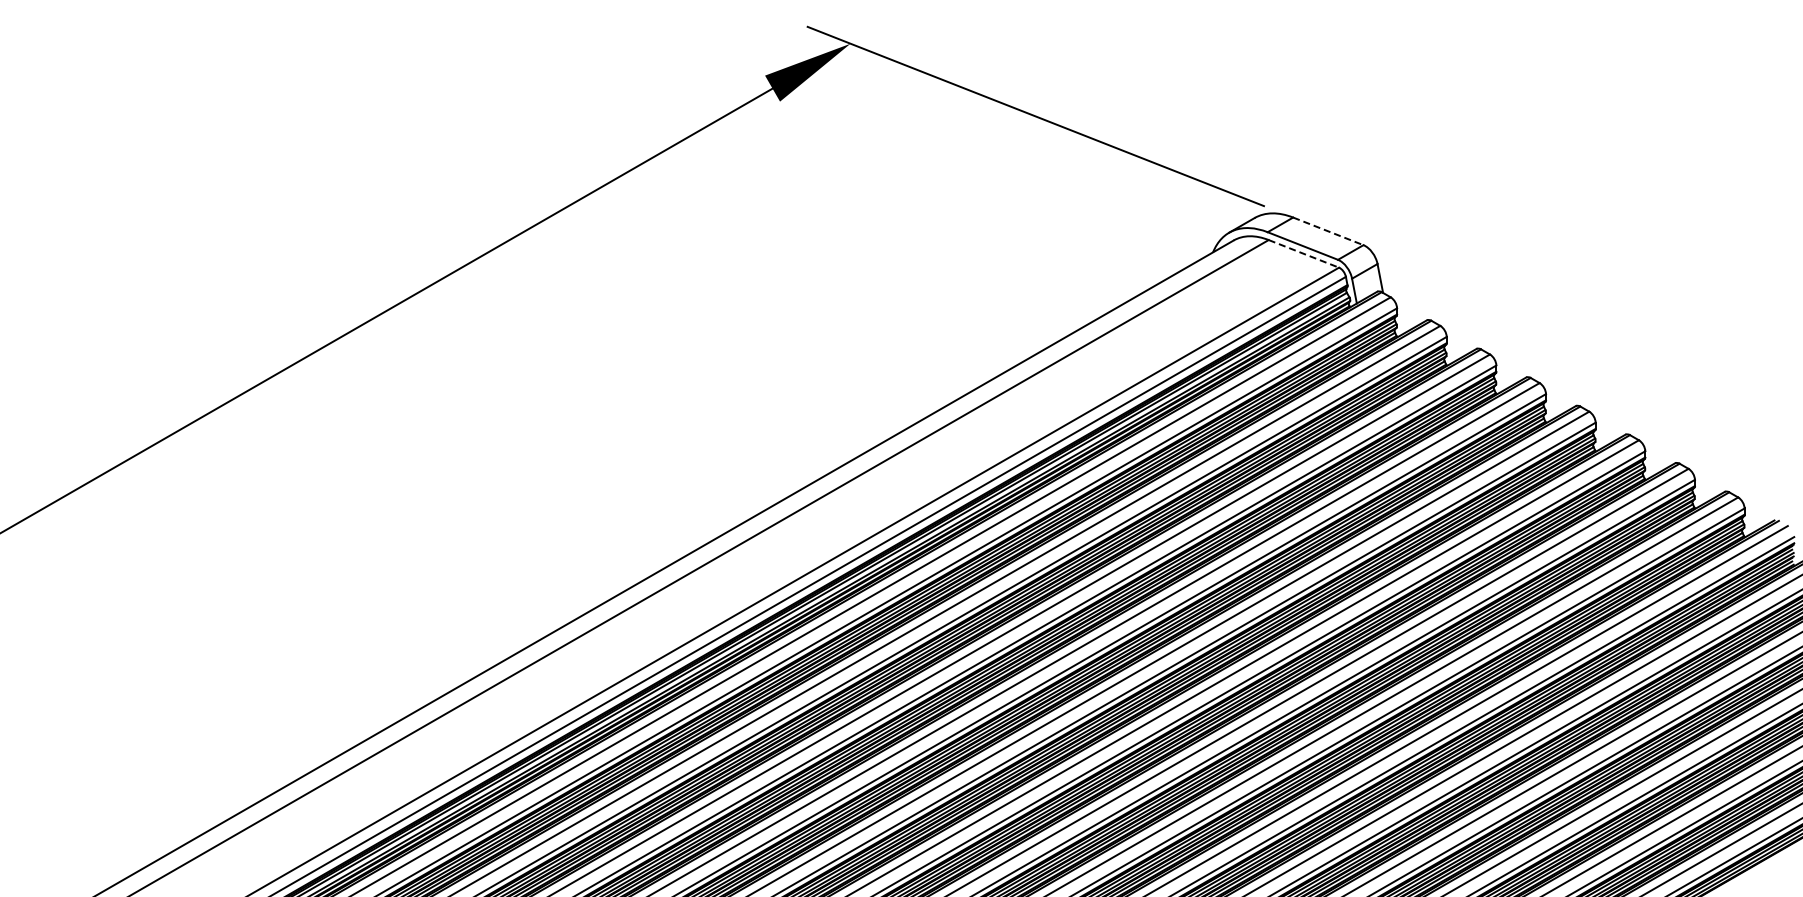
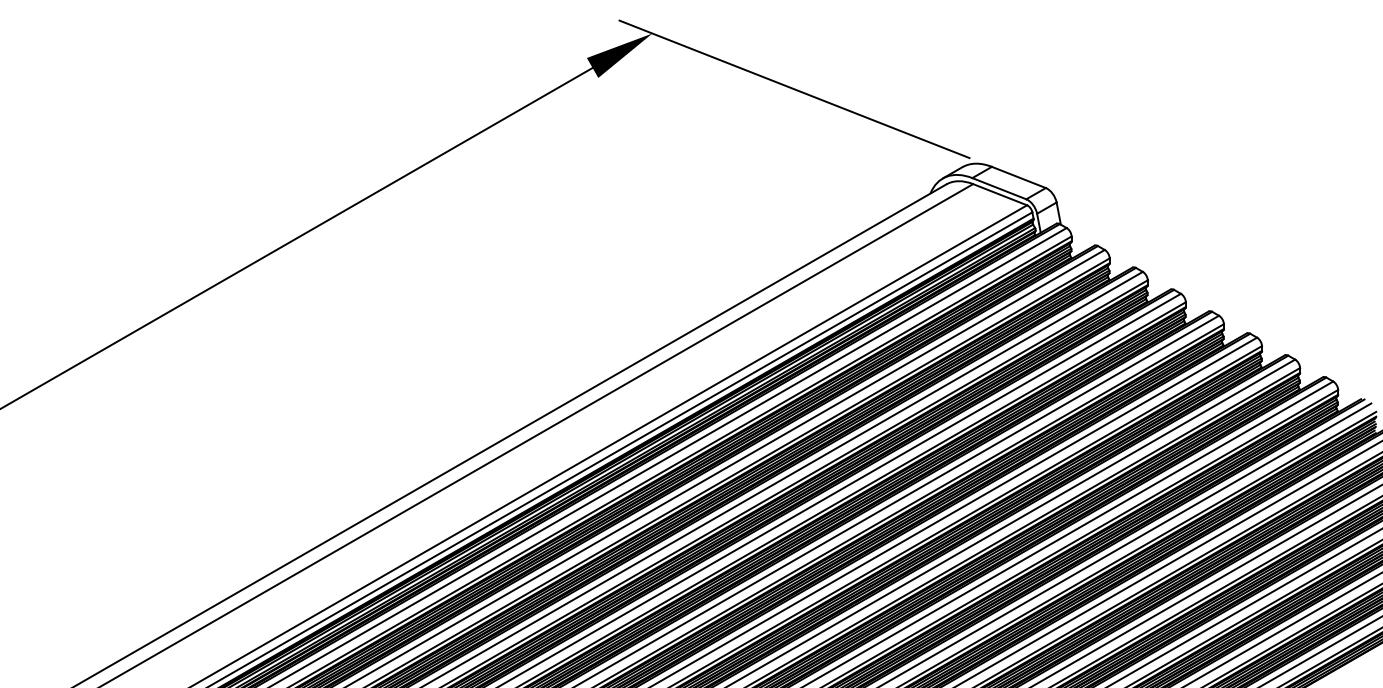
line: (1328, 231) -> (1019, 177), dashed -> solid
line: (1303, 253) -> (999, 194), dashed -> solid

